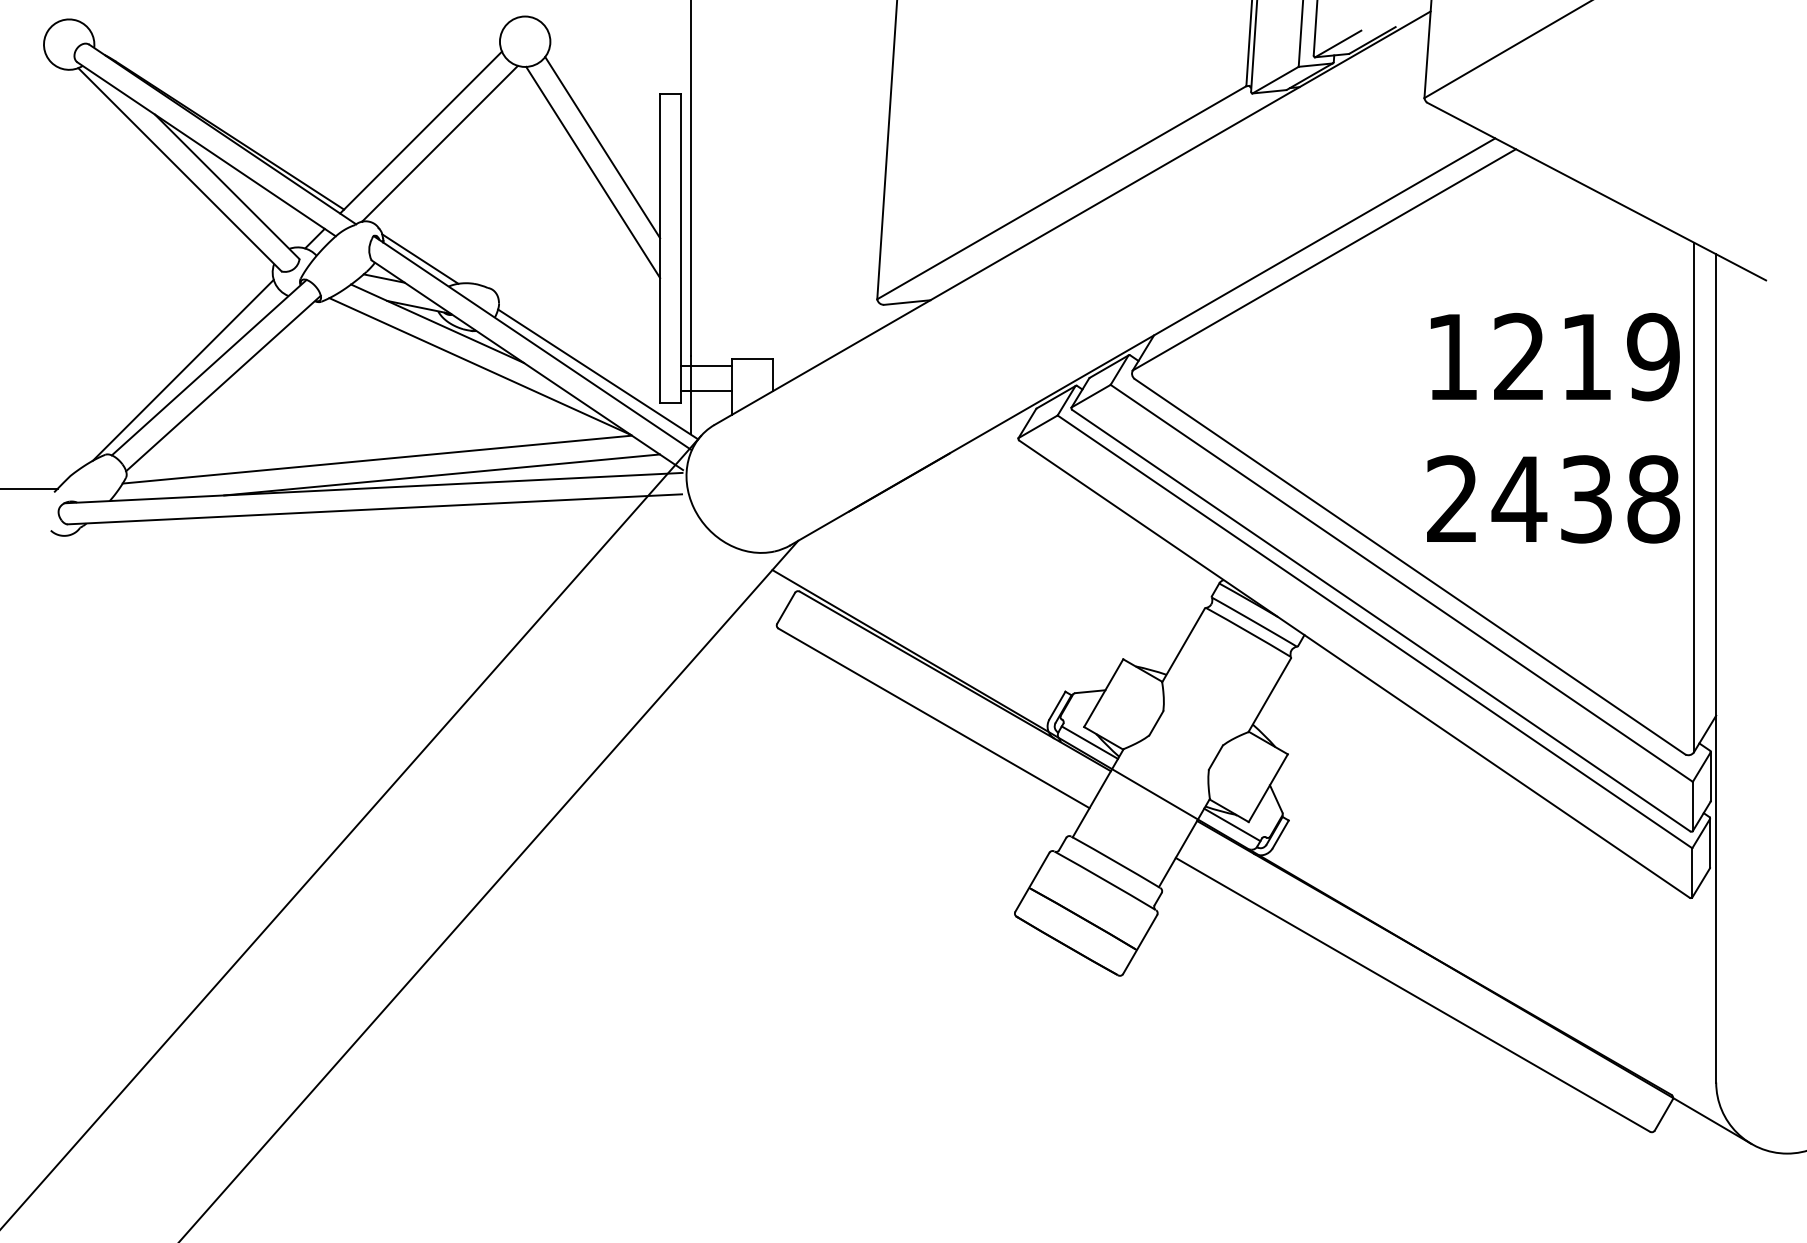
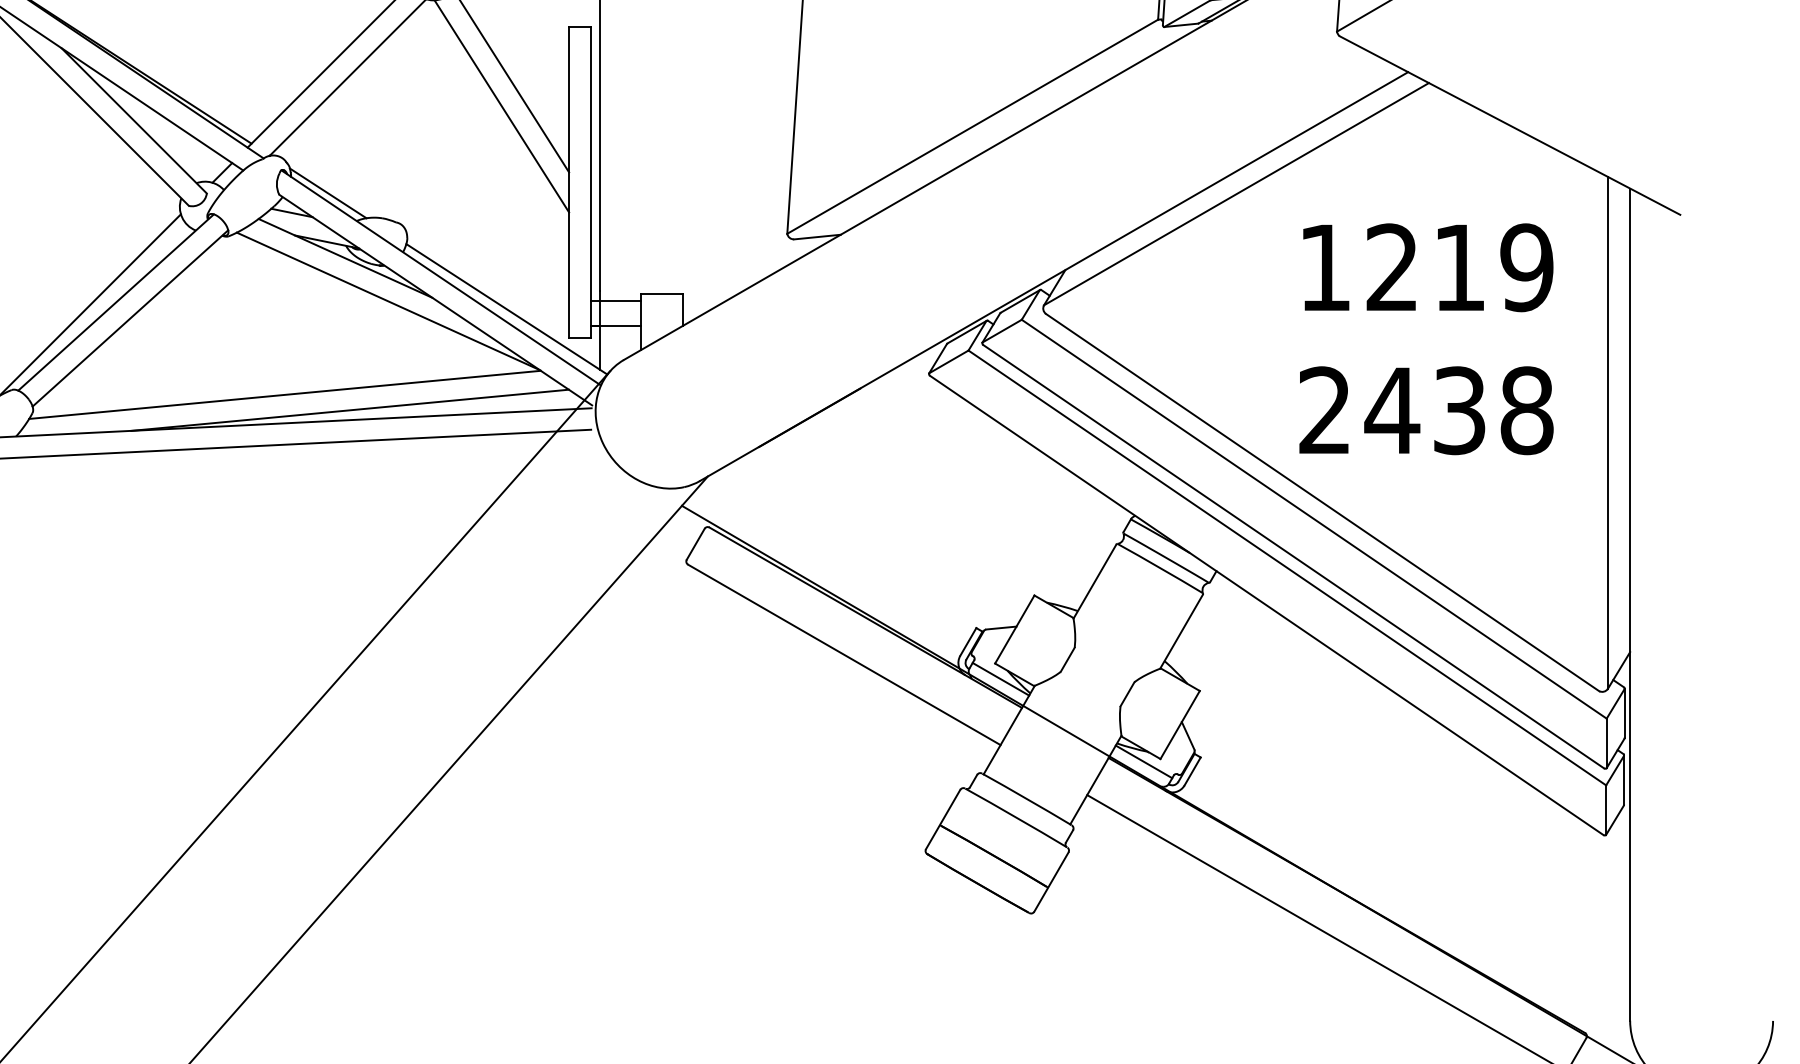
text: (1553, 428) -> (1426, 339), moved

